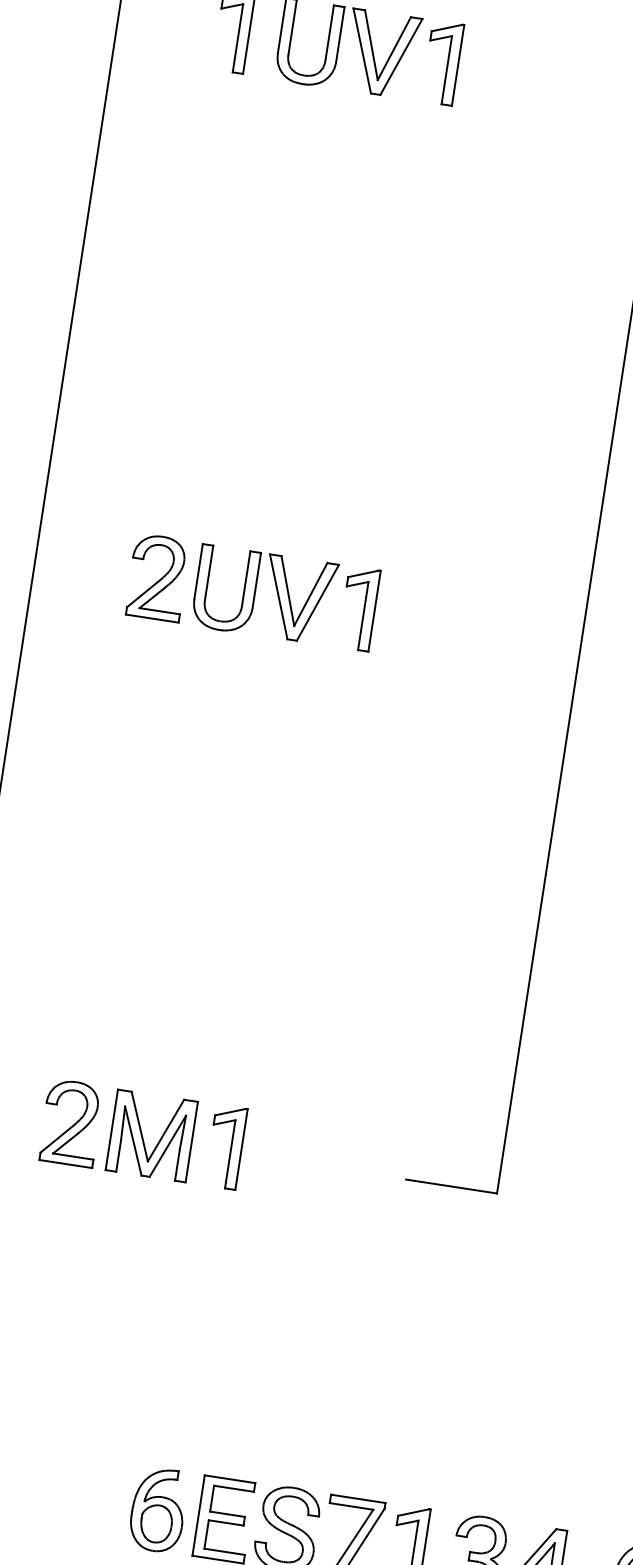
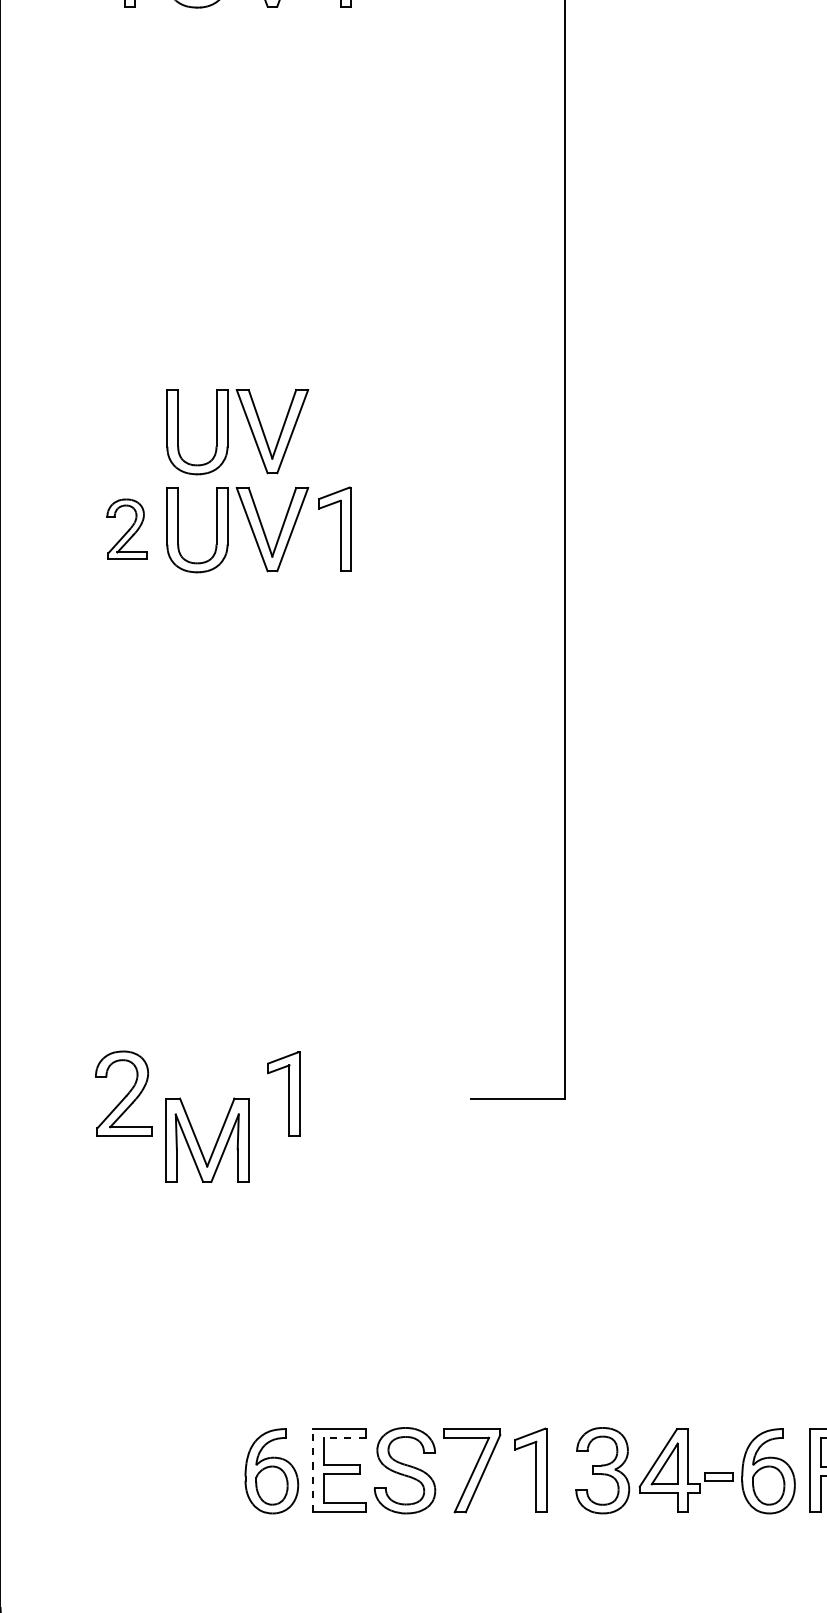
part: (270, 499) -> (228, 432), added
part: (157, 577) -> (126, 528), size x0.7
part: (159, 1139) -> (215, 1142), moved
line: (234, 1489) -> (345, 1438), solid -> dashed
line: (198, 1515) -> (313, 1470), solid -> dashed

